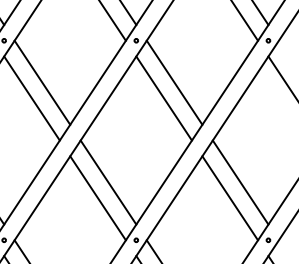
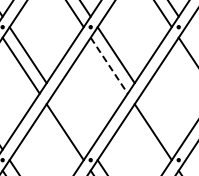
line: (164, 98) -> (109, 65), solid -> dashed
line: (107, 182) -> (71, 121), removed
line: (239, 182) -> (159, 121), removed

